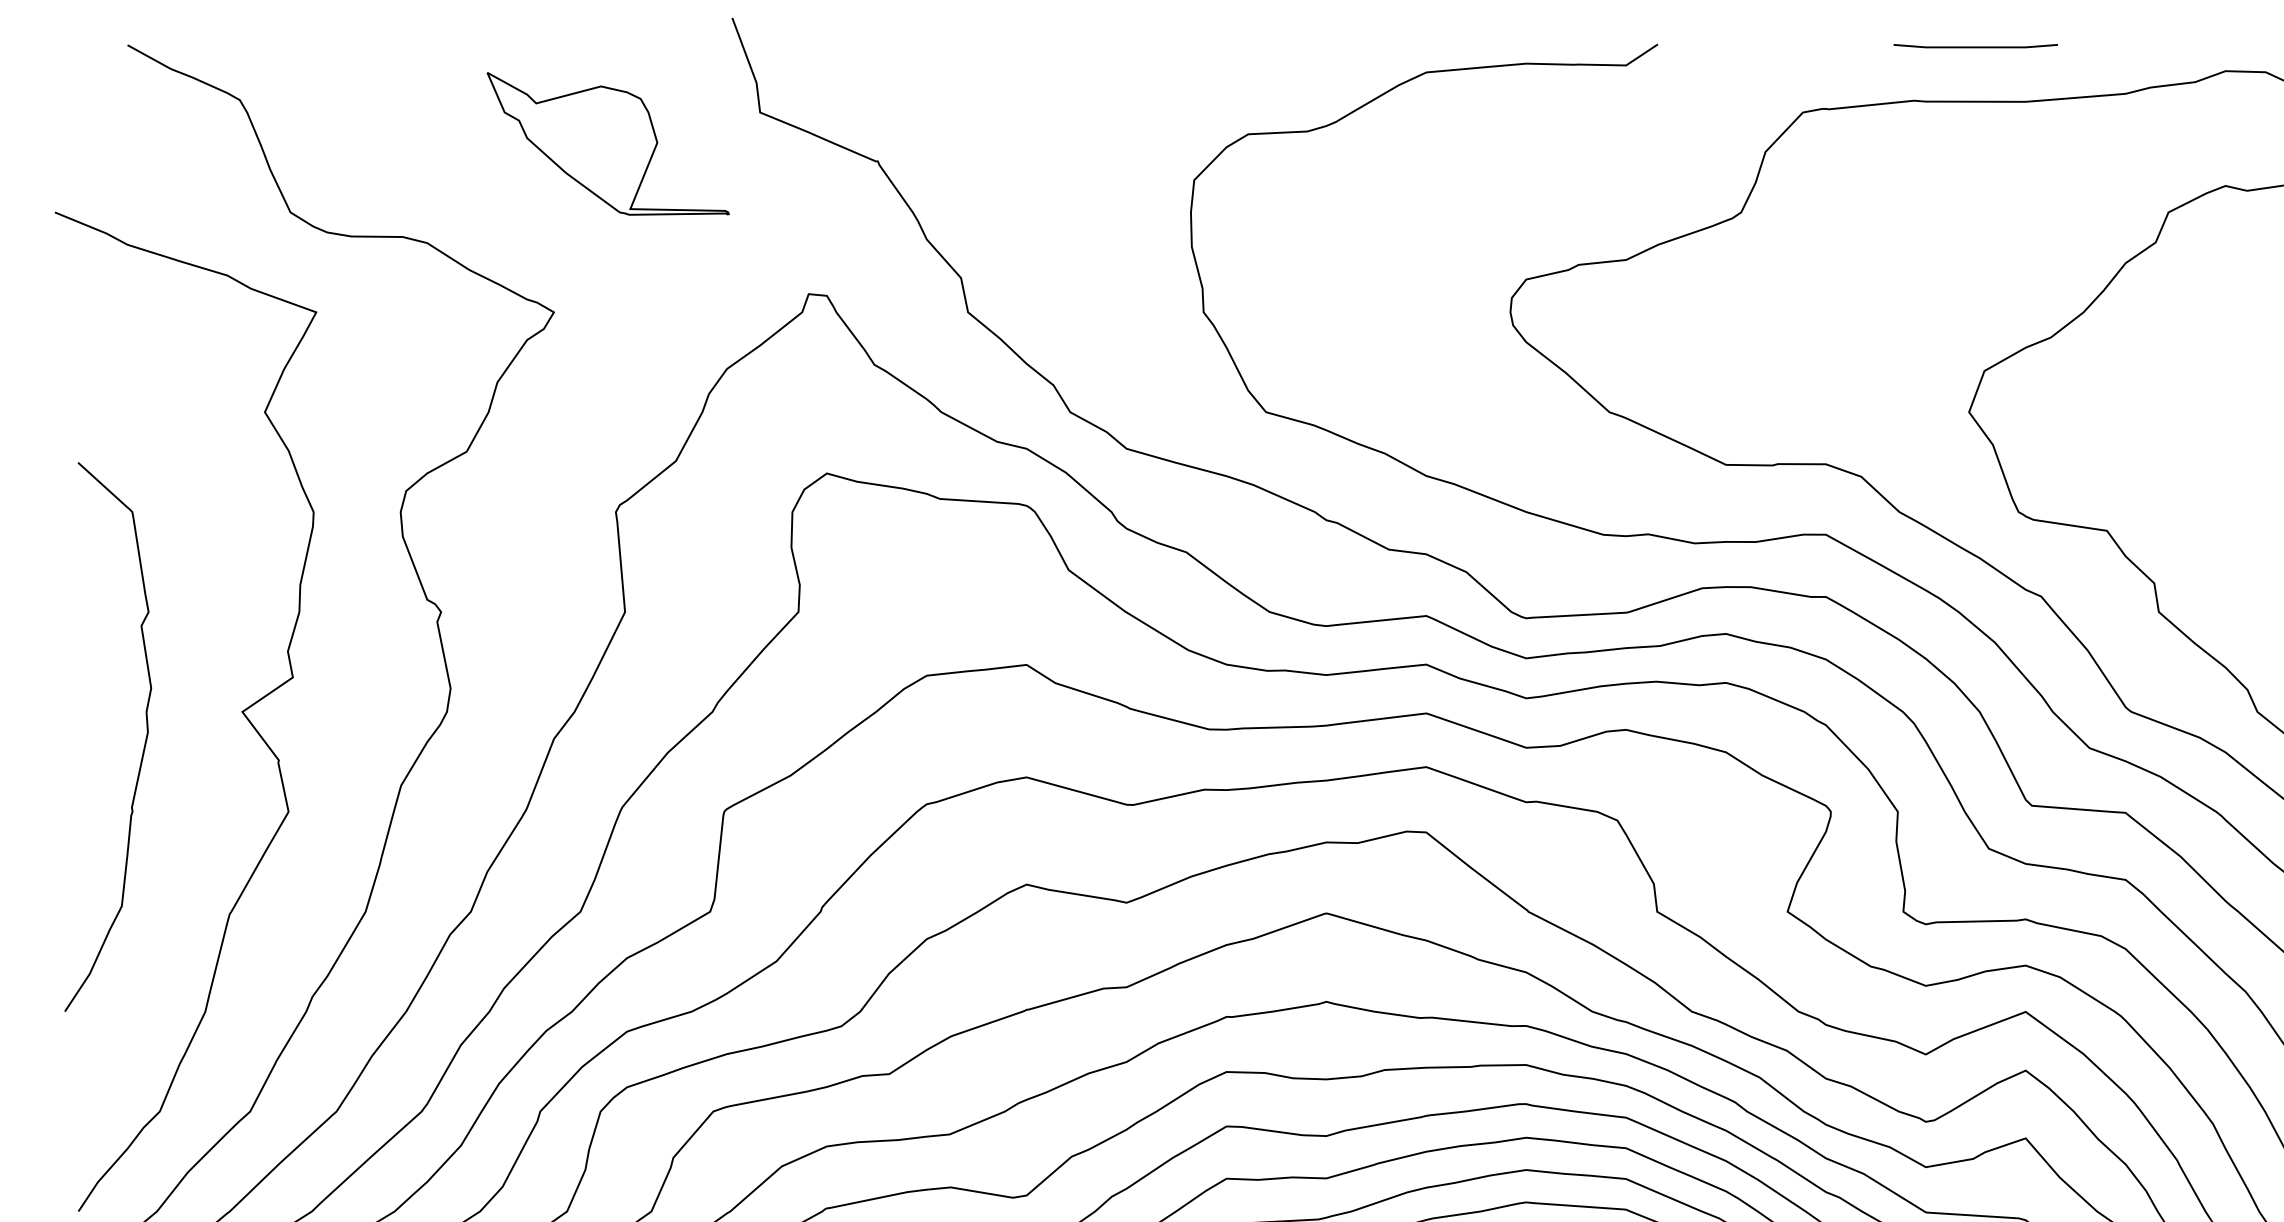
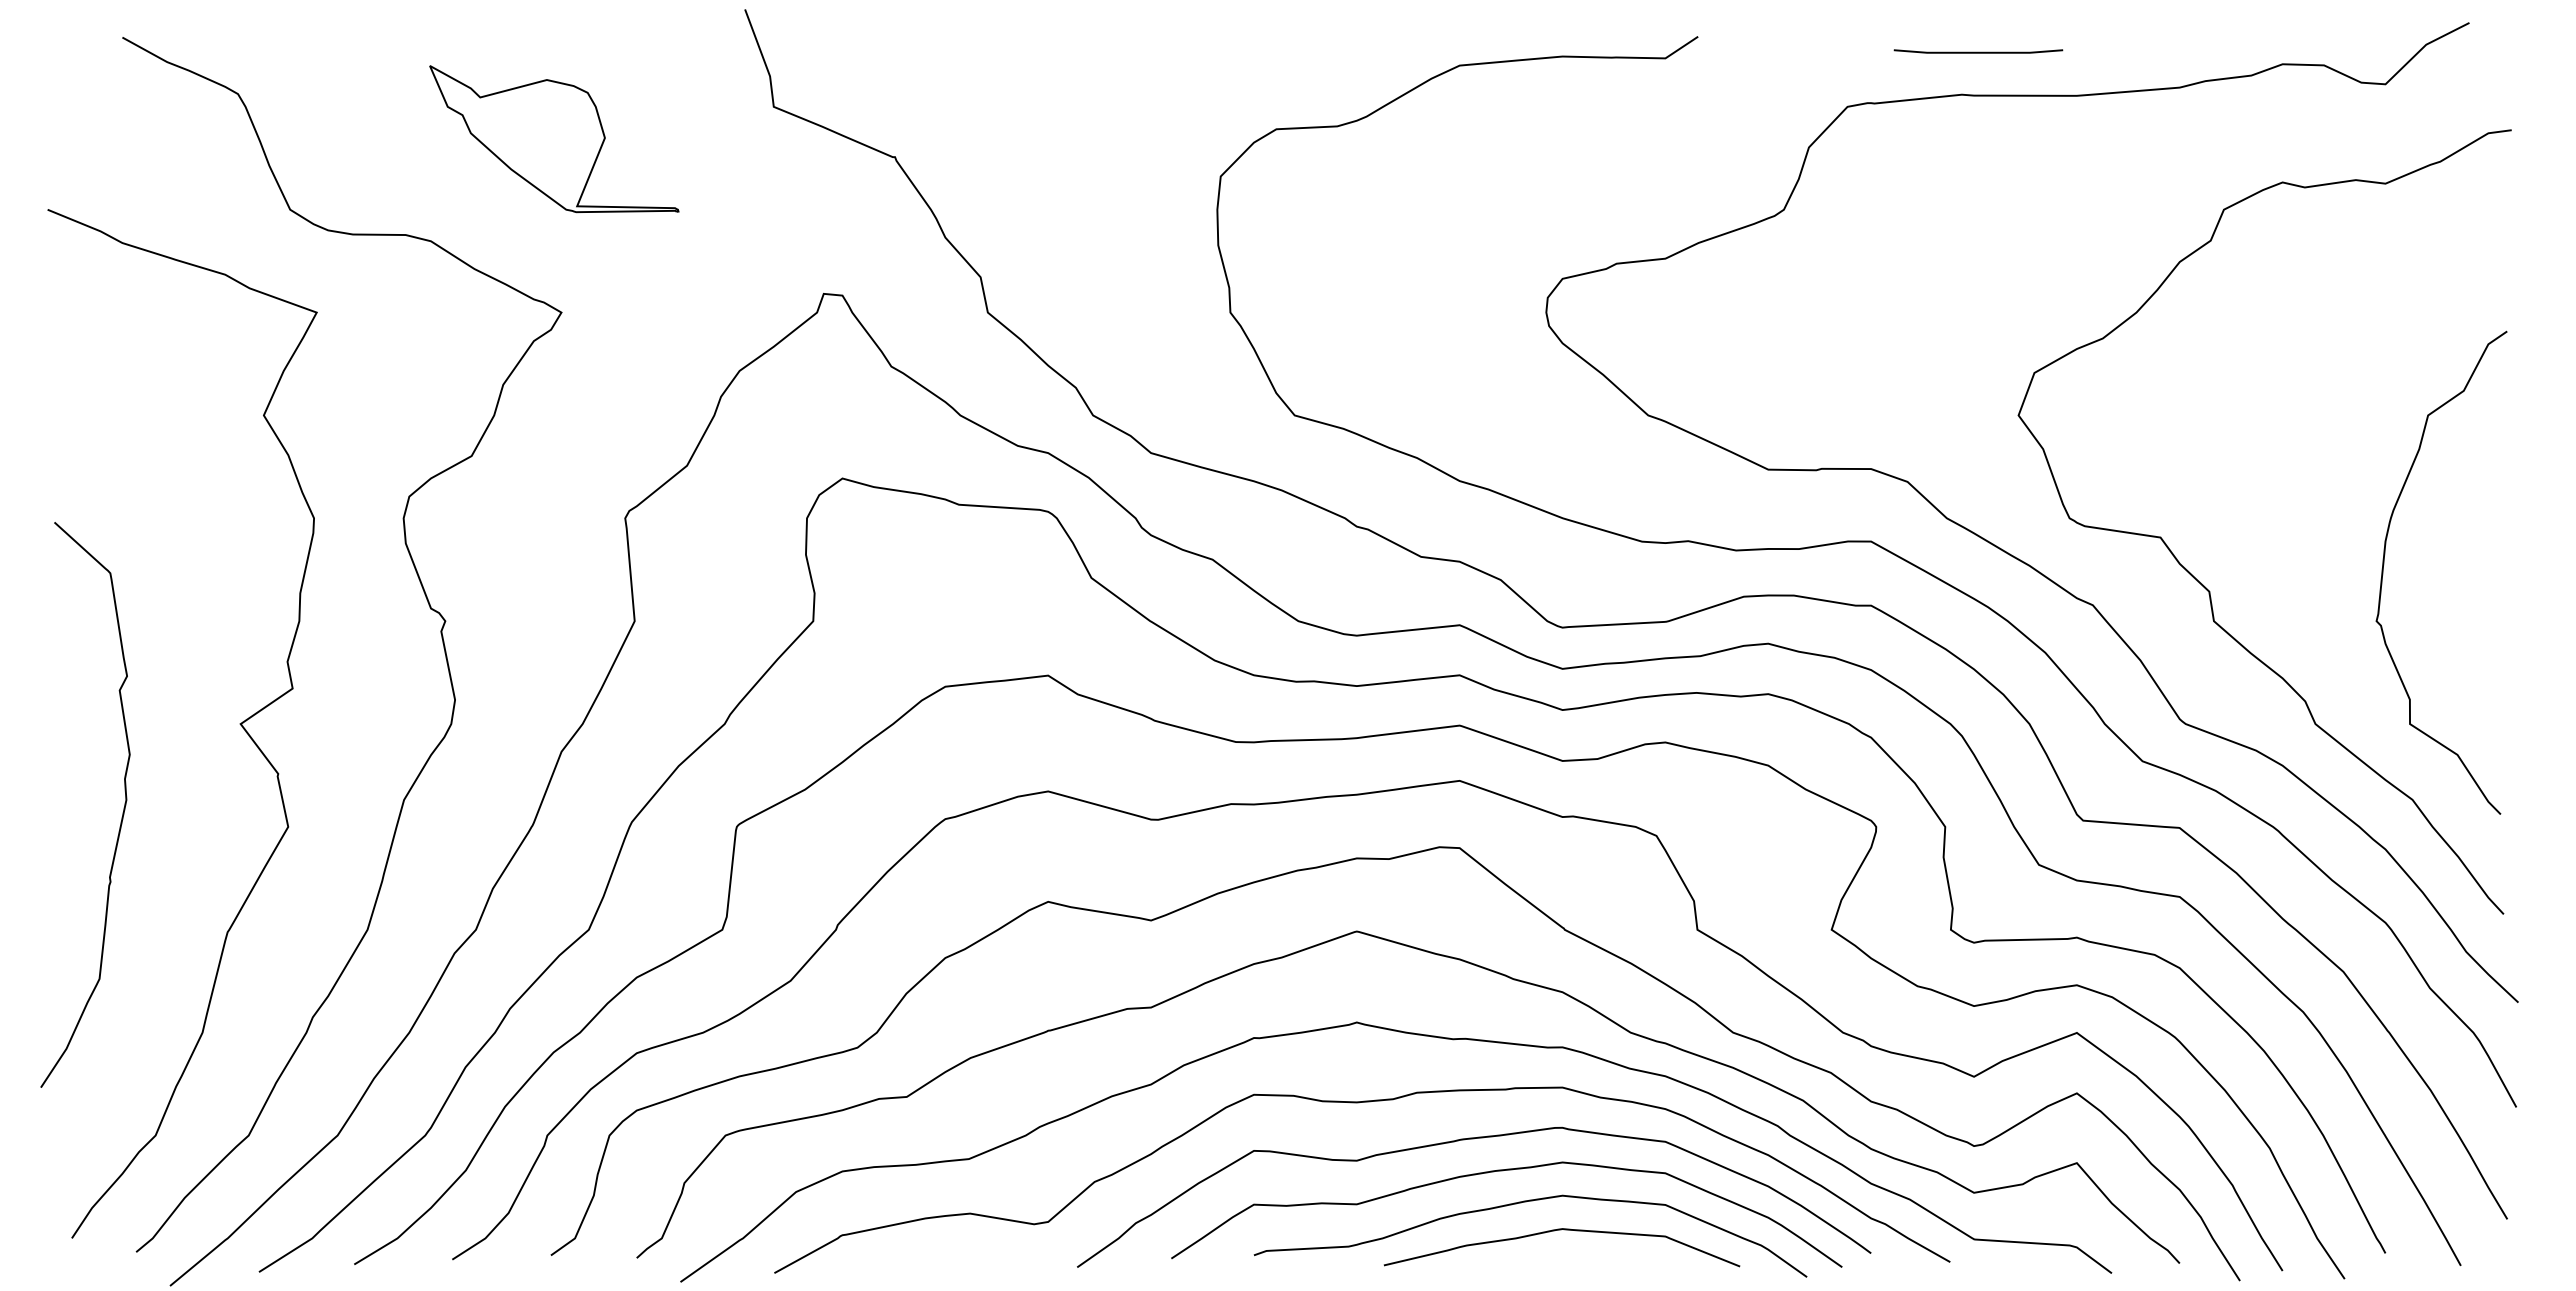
line: (1975, 46) -> (1978, 51), moved
part: (608, 144) -> (554, 139), moved
curve: (144, 744) -> (122, 812), moved

